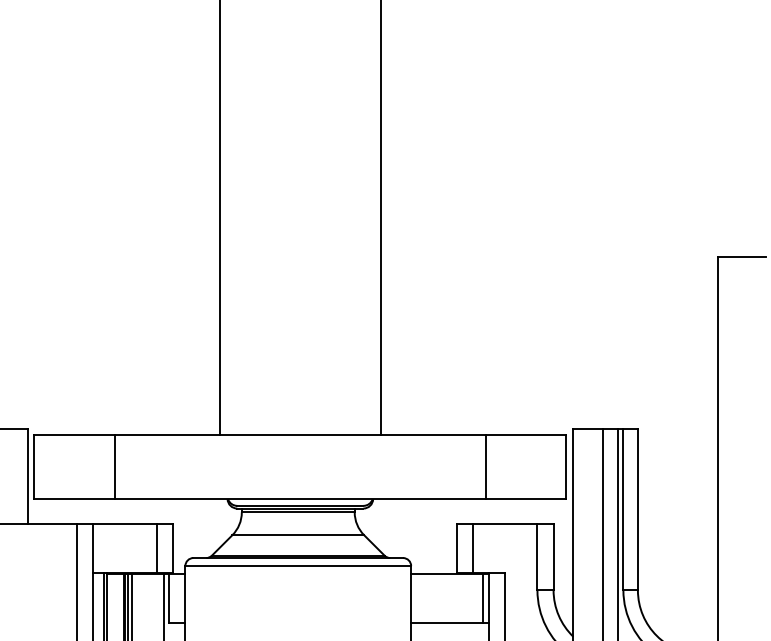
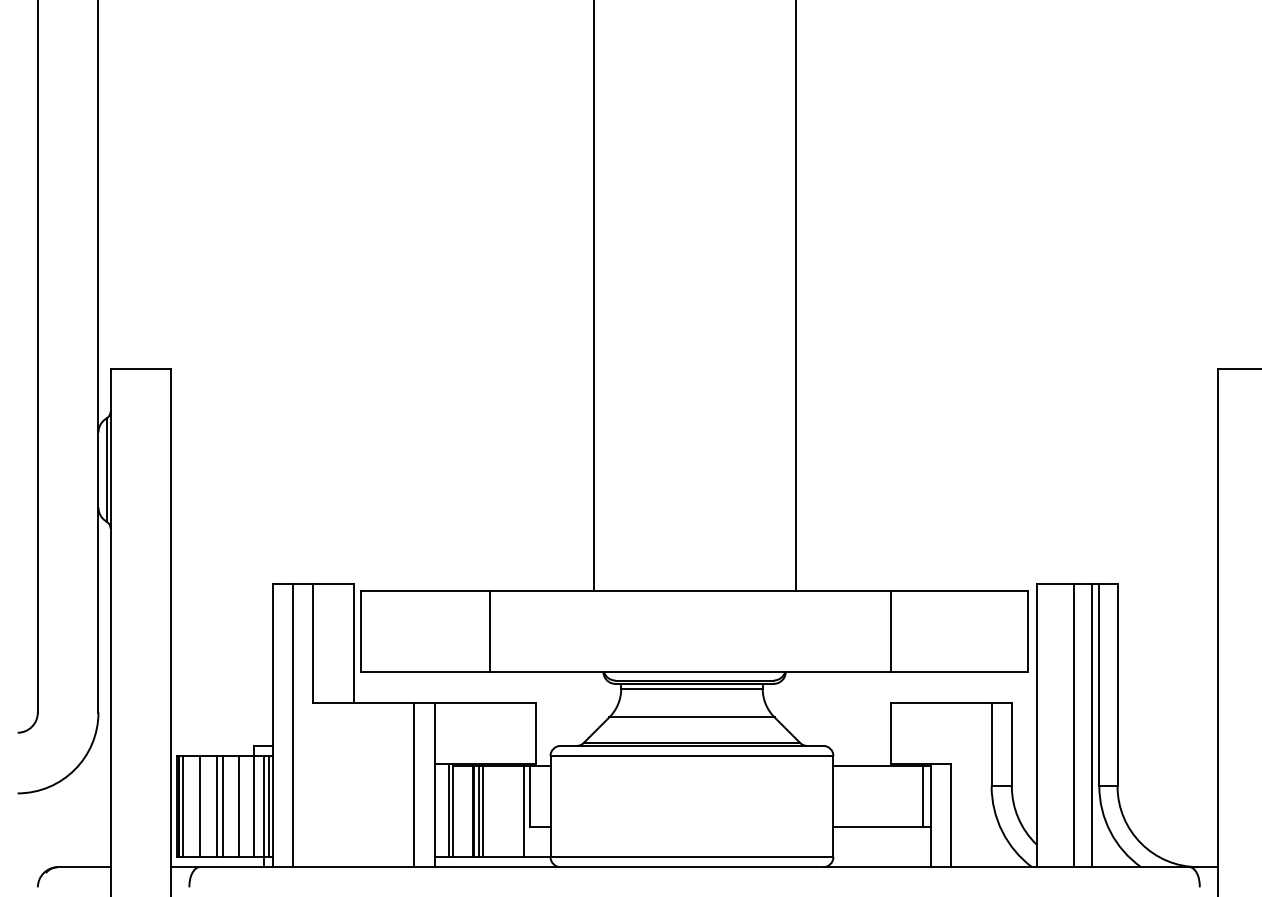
line: (115, 466) -> (490, 631), moved
line: (485, 466) -> (890, 631), moved
line: (157, 548) -> (515, 733), removed
line: (472, 548) -> (910, 733), removed

